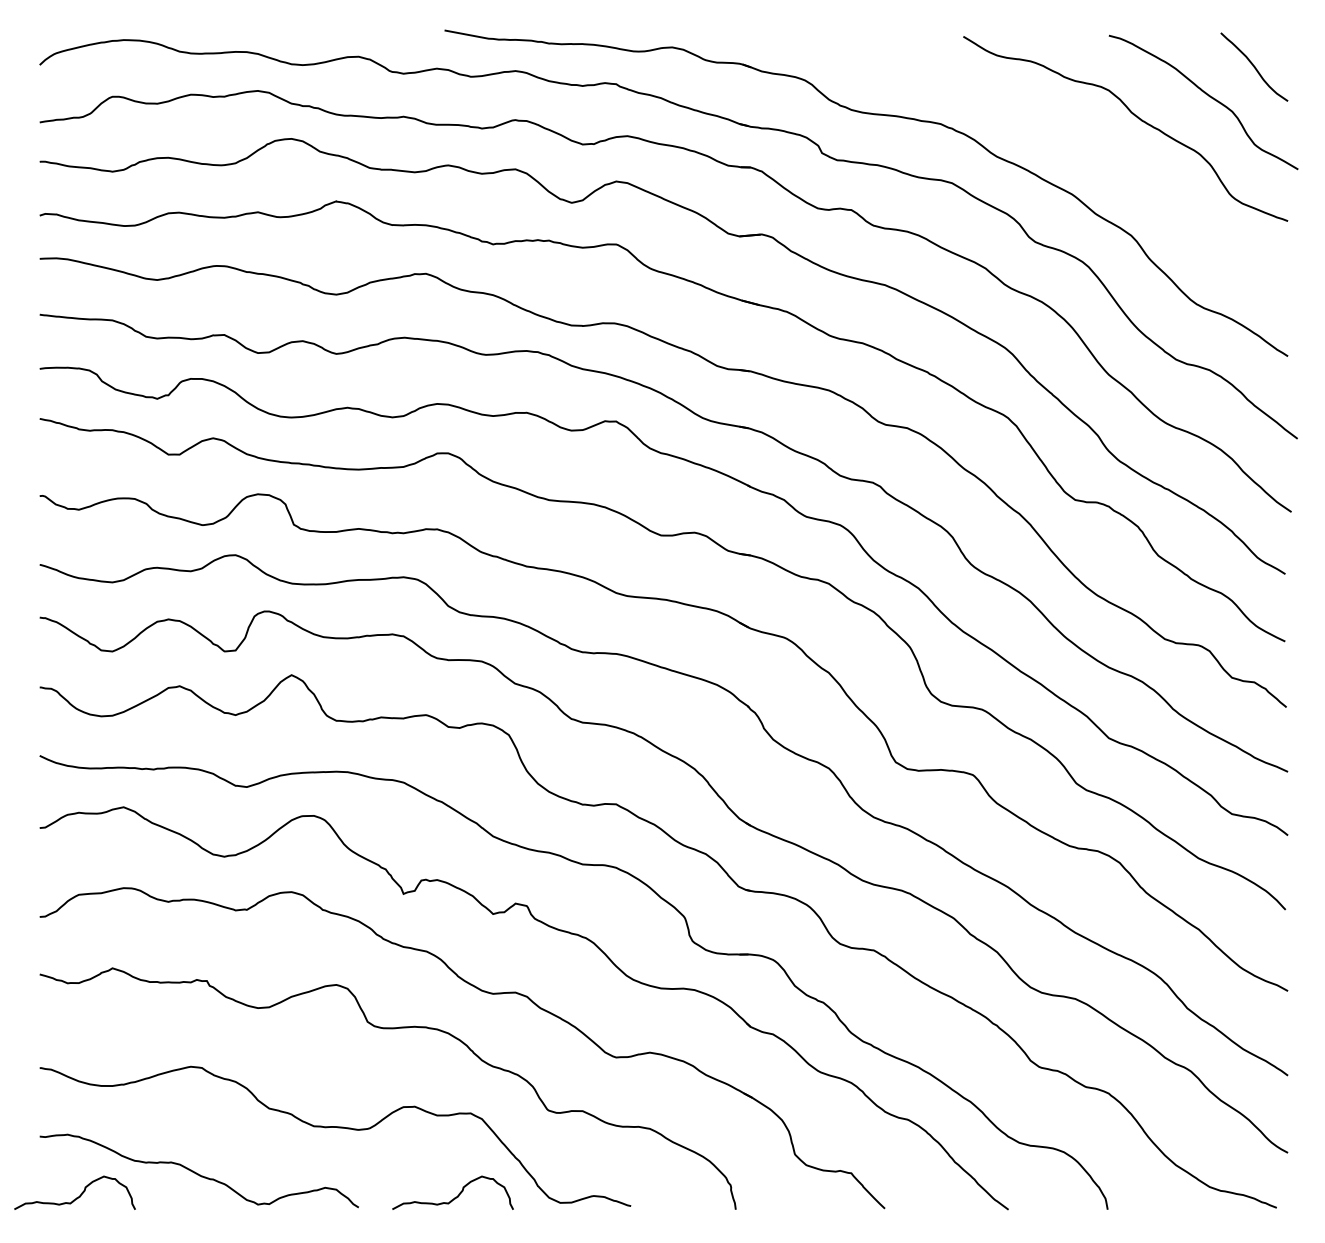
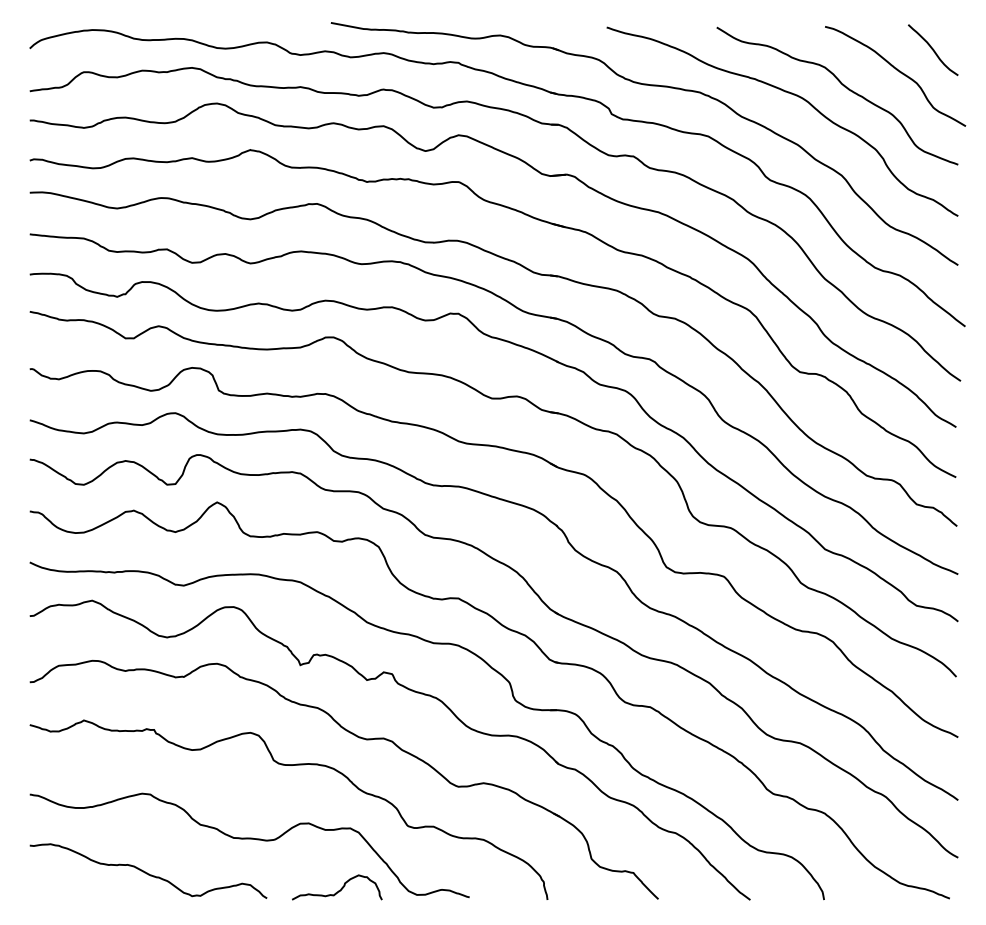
curve: (1063, 126) -> (791, 94), added
curve: (76, 1197) -> (57, 890), removed

